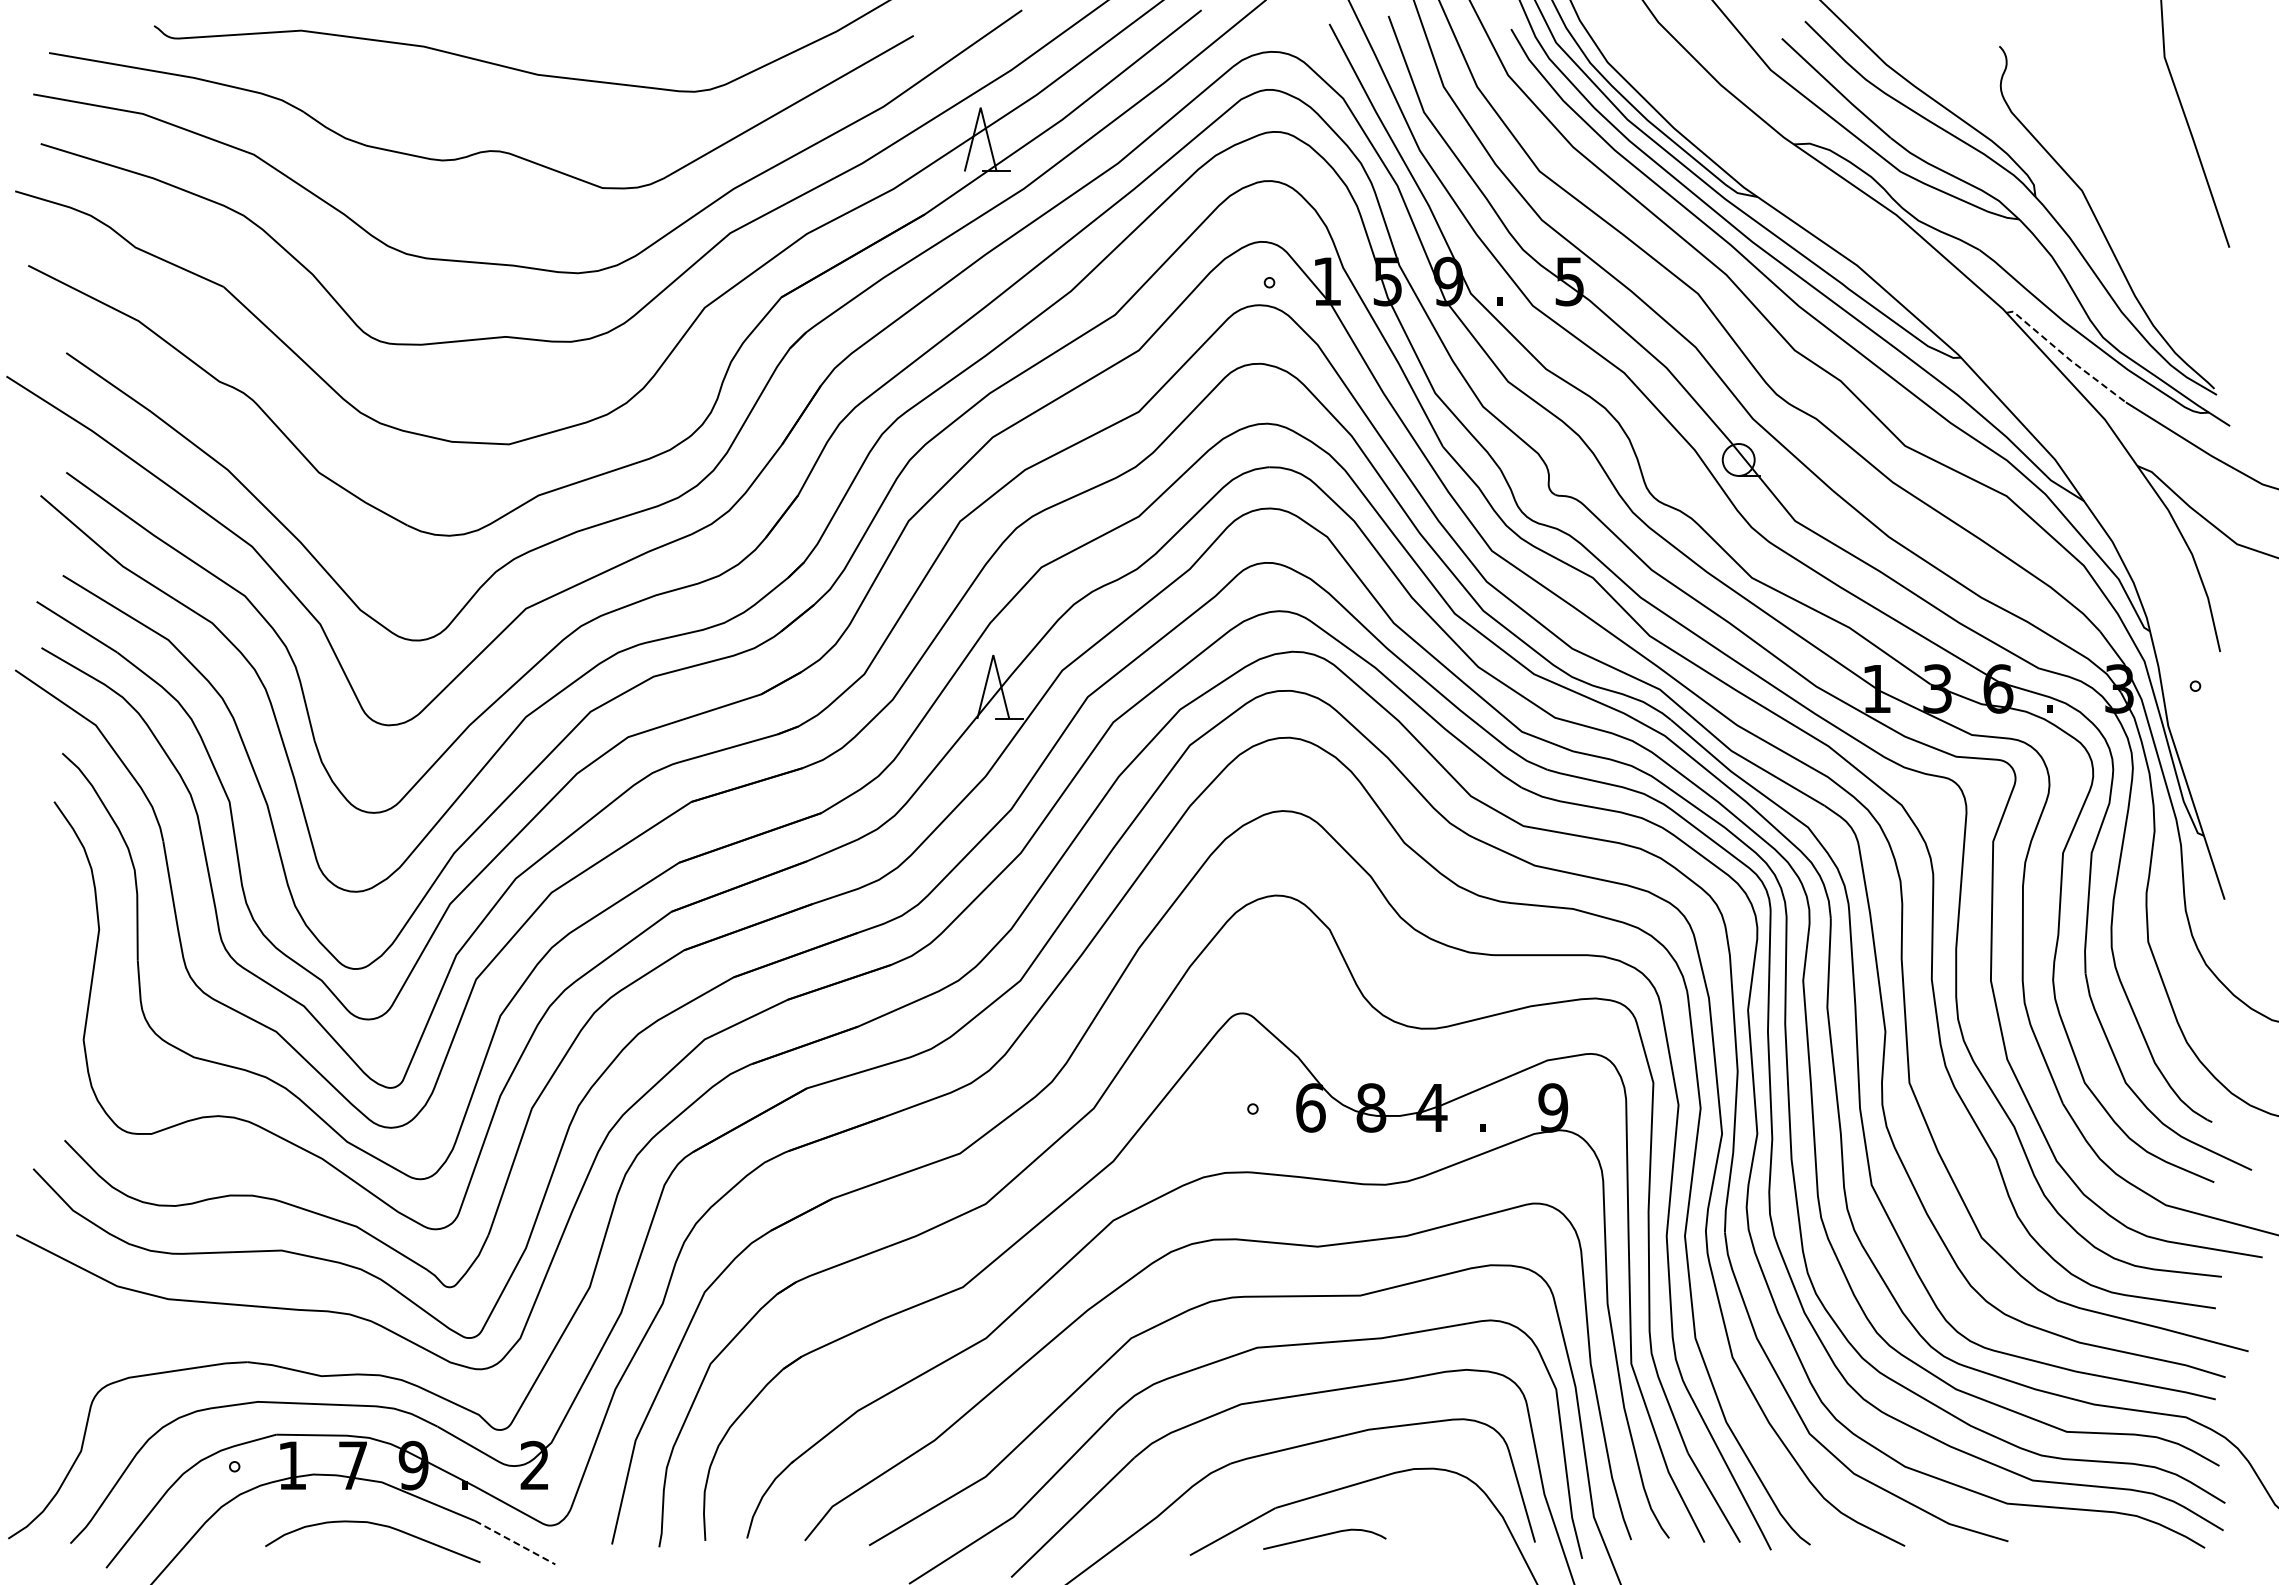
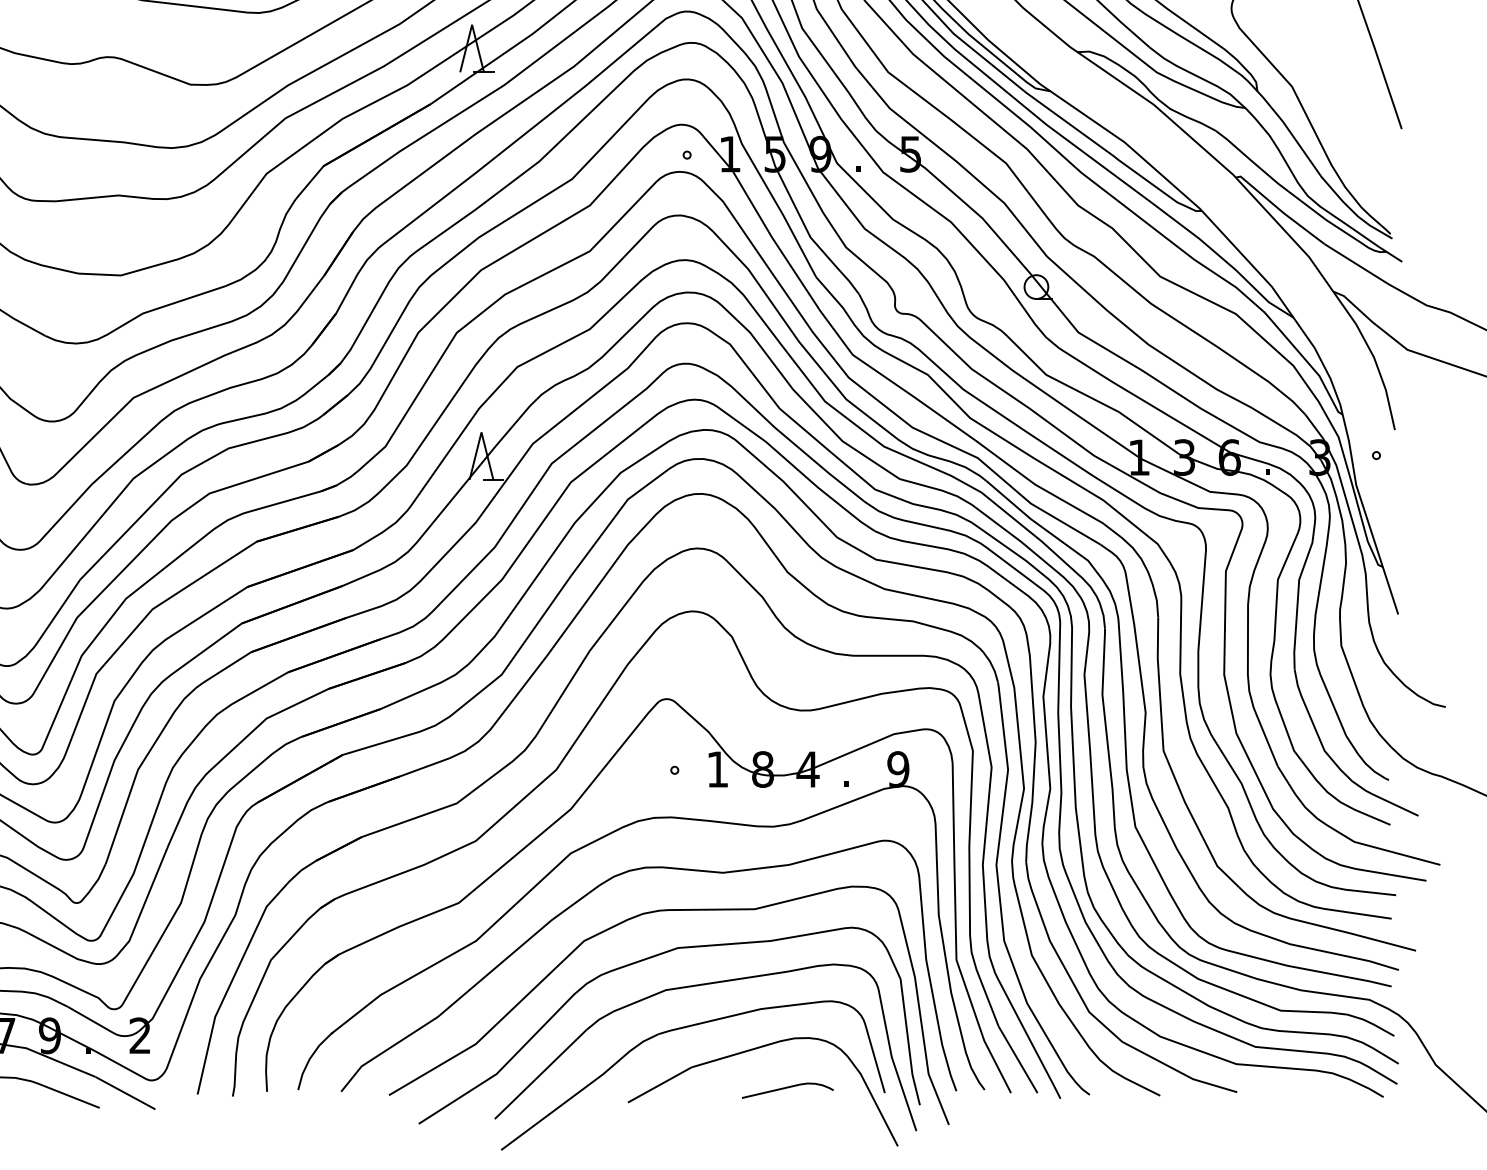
line: (2065, 356) -> (1279, 210), dashed -> solid
text: (1310, 1107) -> (717, 769), 6 -> 1
curve: (1323, 1536) -> (786, 1088), moved
line: (515, 1542) -> (125, 1093), dashed -> solid

